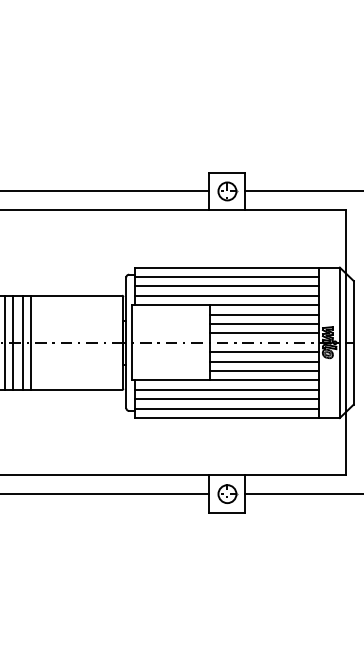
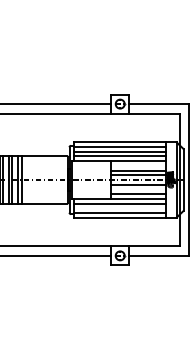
line: (263, 313) -> (138, 165), removed
line: (263, 361) -> (138, 189), removed
line: (226, 399) -> (119, 208), removed

